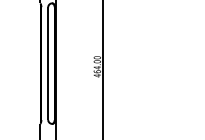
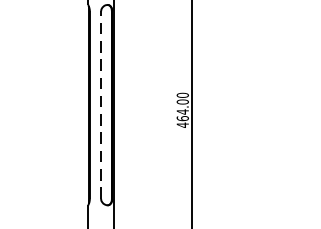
line: (48, 63) -> (101, 104), solid -> dashed

